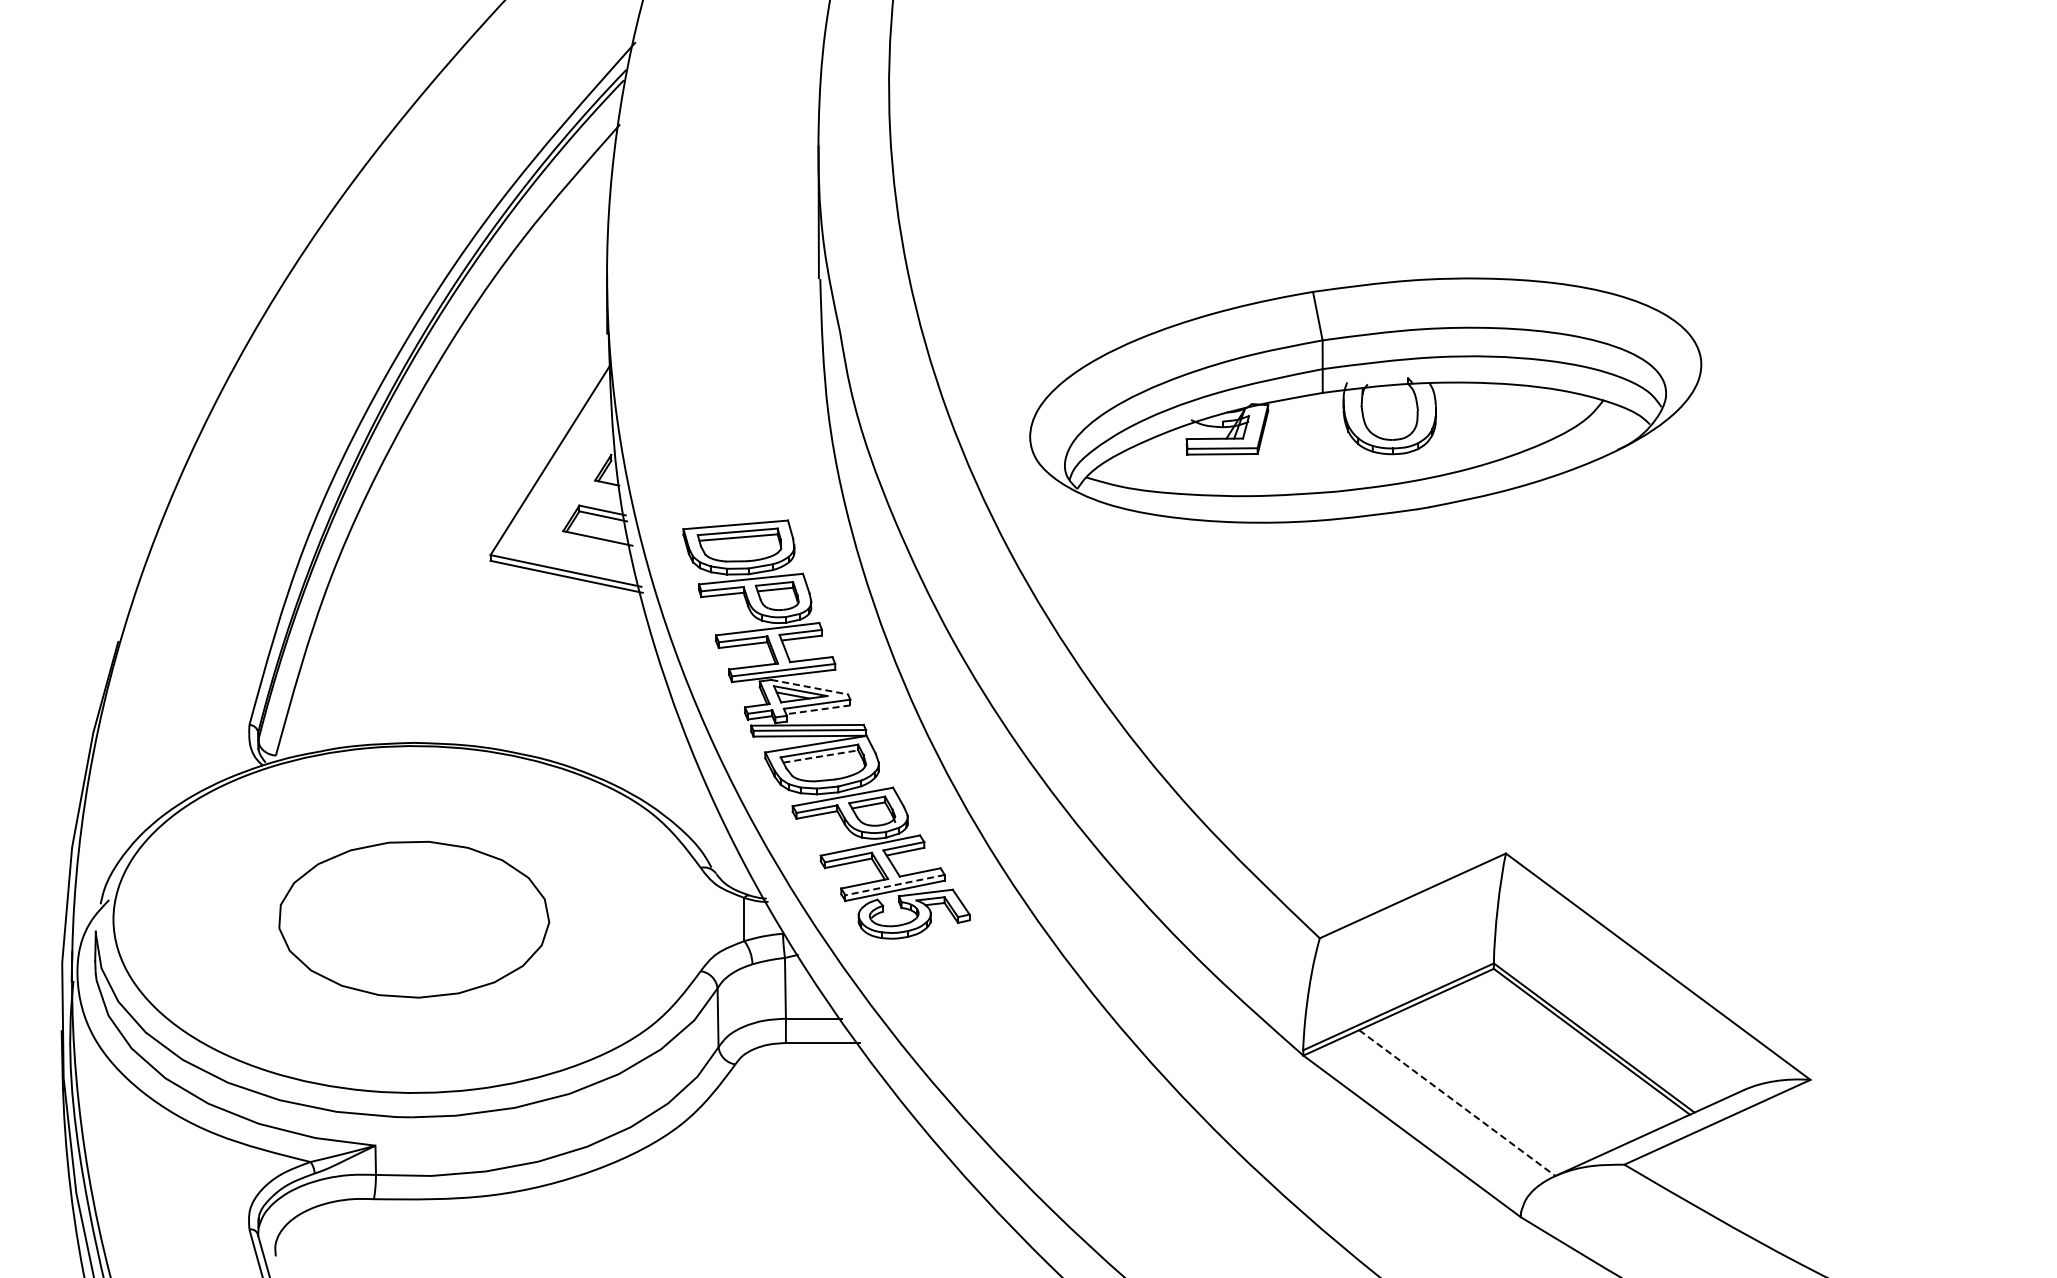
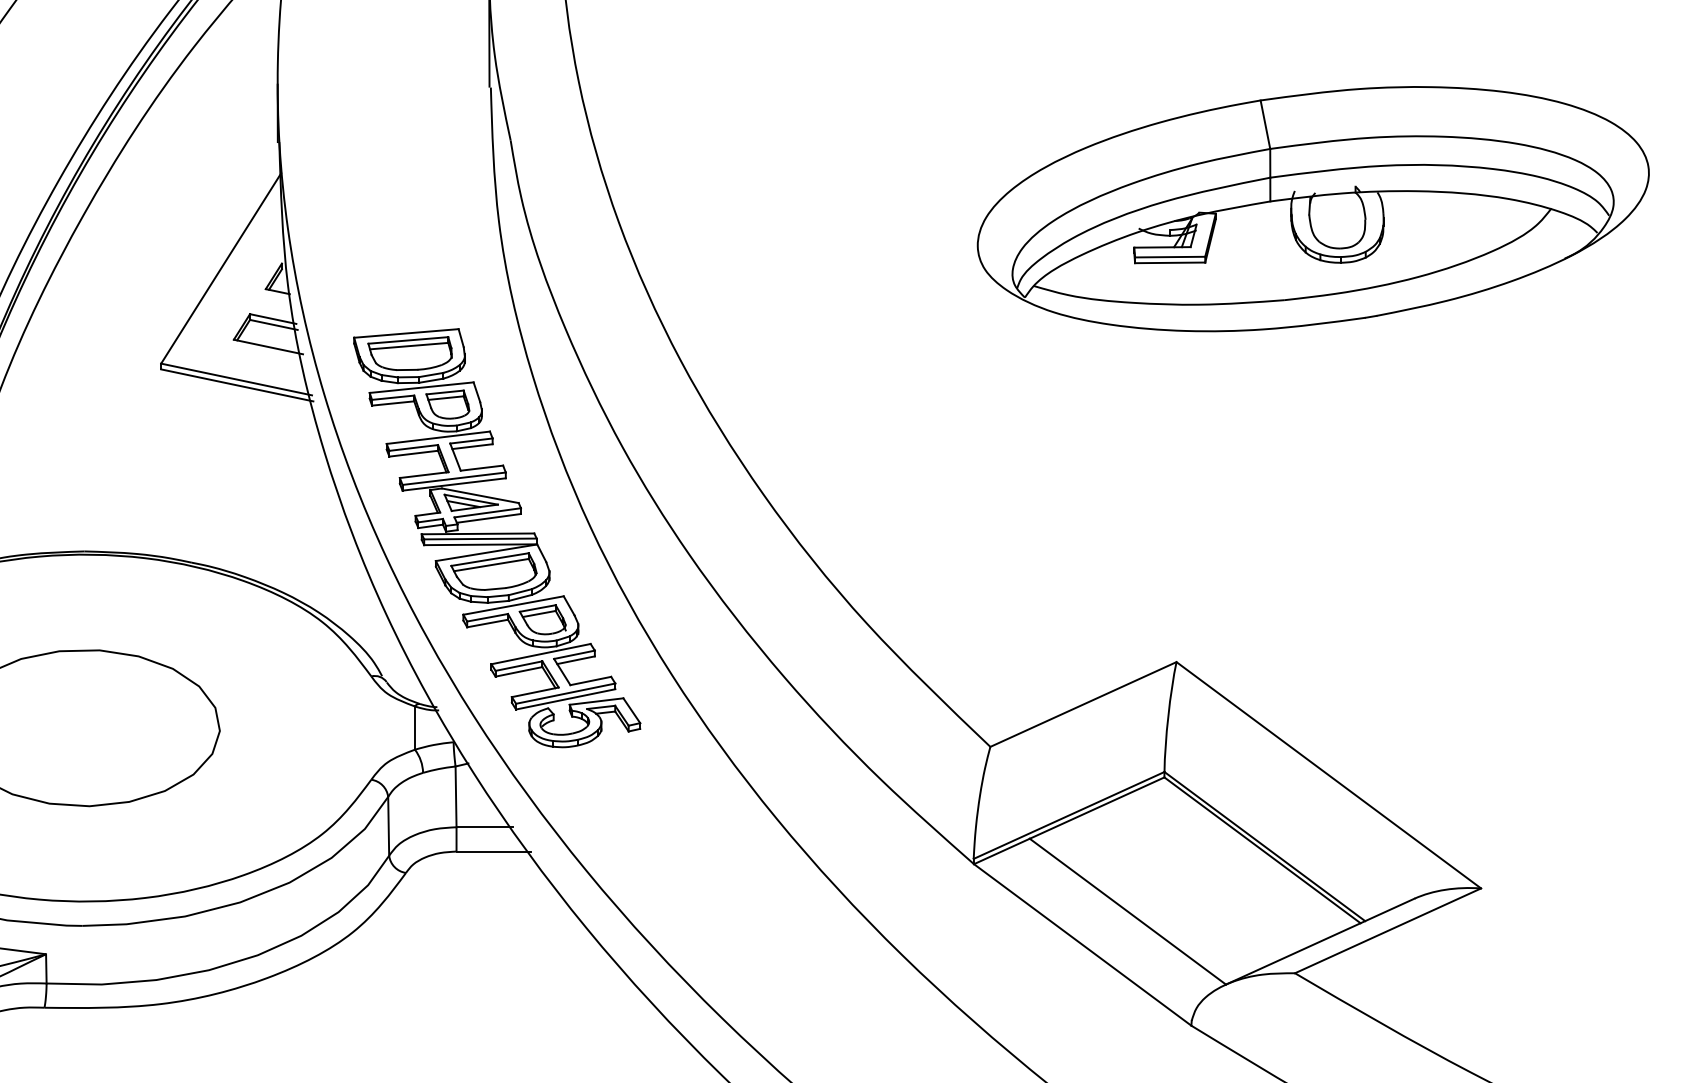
part: (1365, 400) -> (1313, 209), moved
line: (810, 687) -> (481, 496), dashed -> solid
line: (817, 709) -> (488, 518), dashed -> solid
line: (820, 756) -> (491, 565), dashed -> solid
line: (895, 885) -> (566, 694), dashed -> solid
line: (1457, 1103) -> (1128, 912), dashed -> solid

